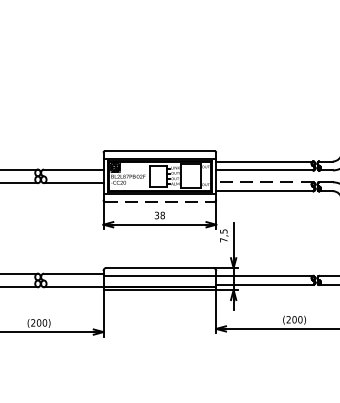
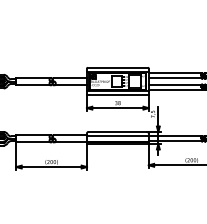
line: (264, 181) -> (175, 84), dashed -> solid
line: (160, 201) -> (118, 95), dashed -> solid

